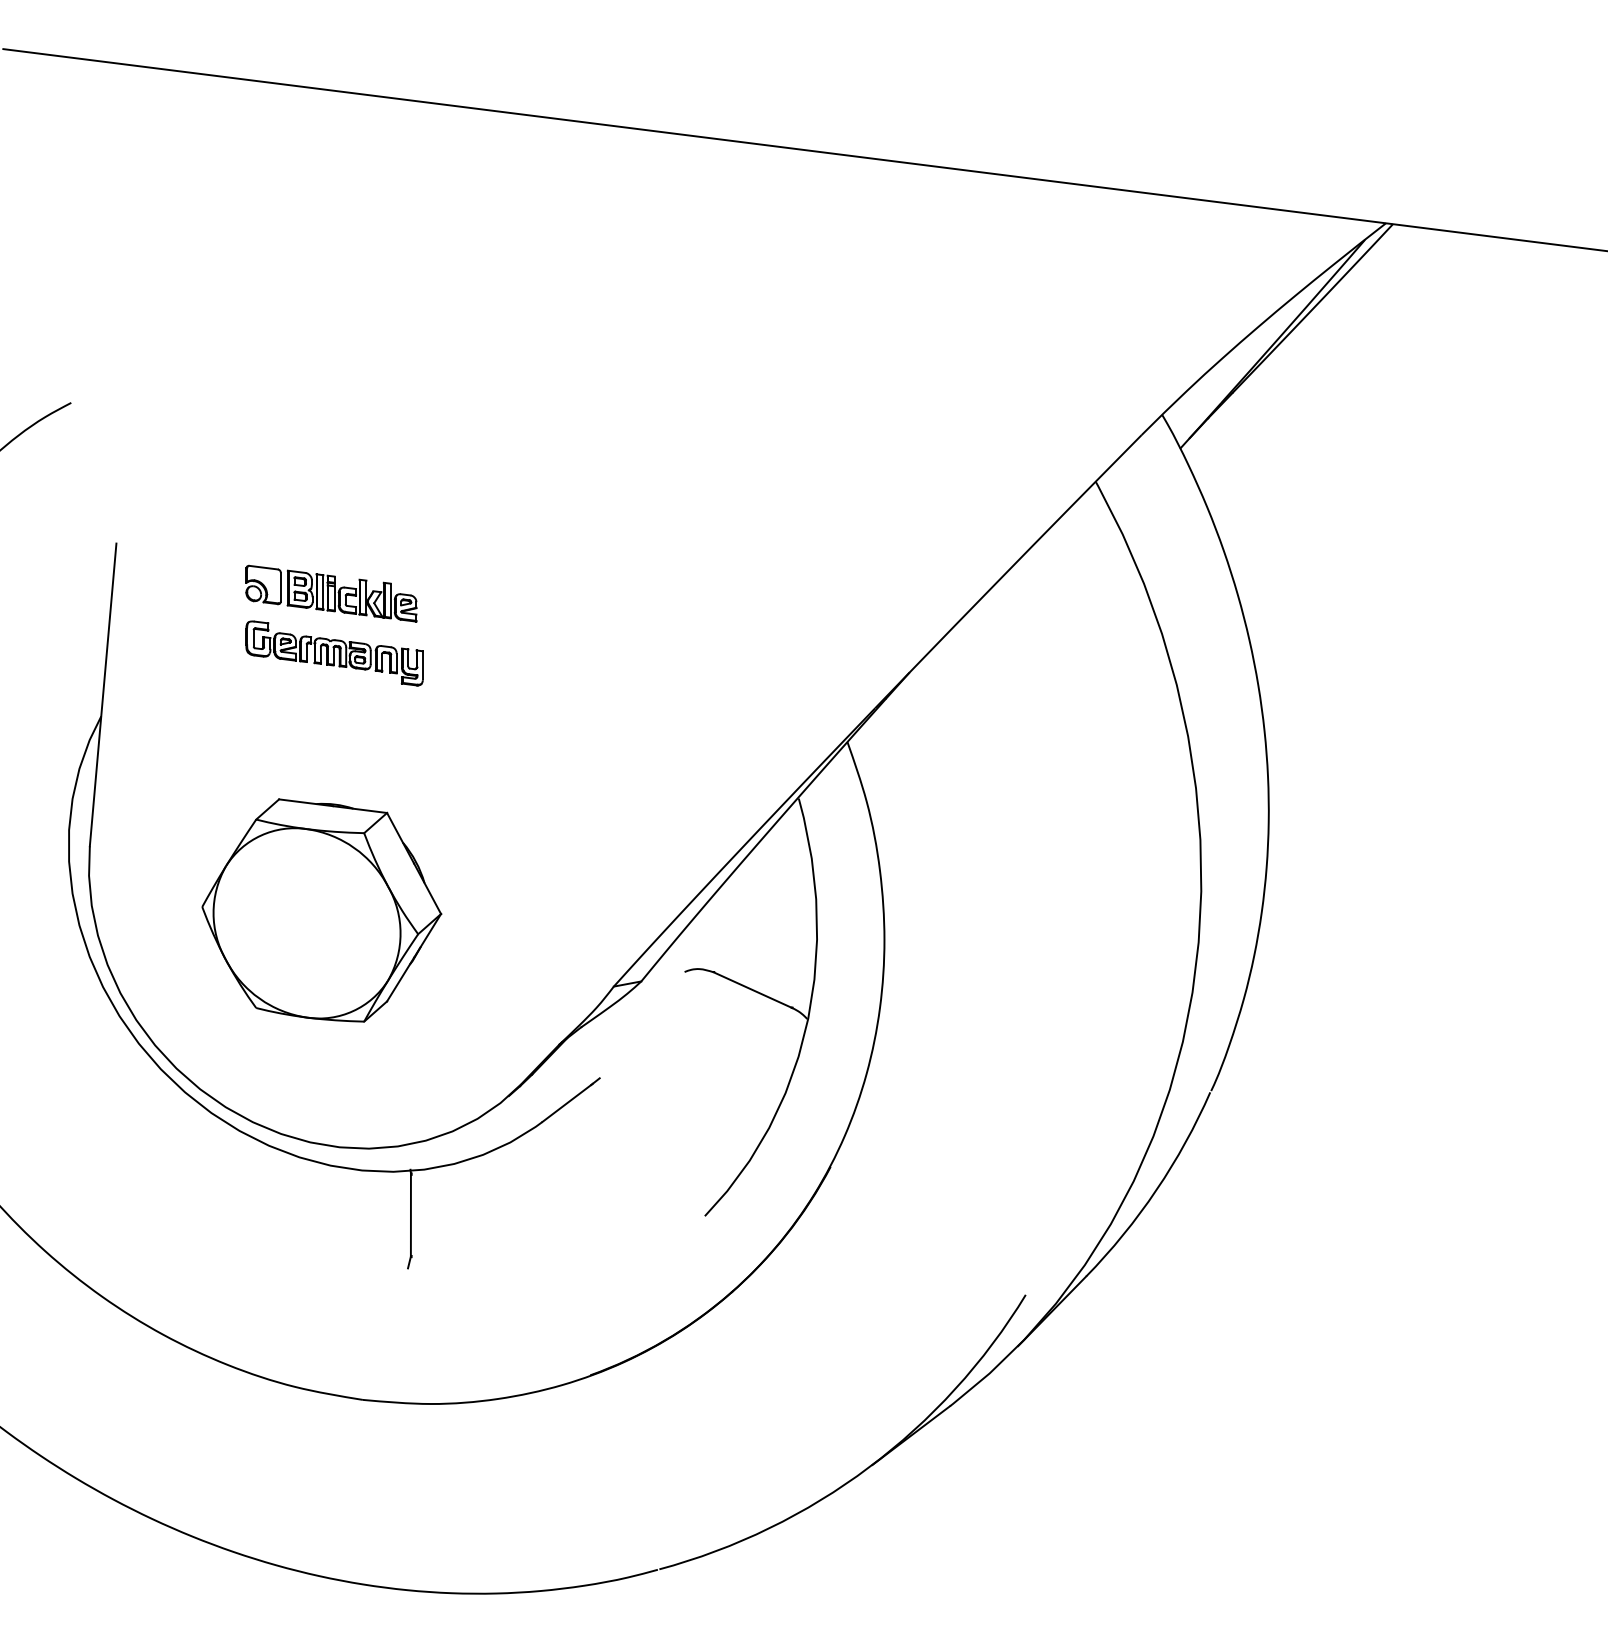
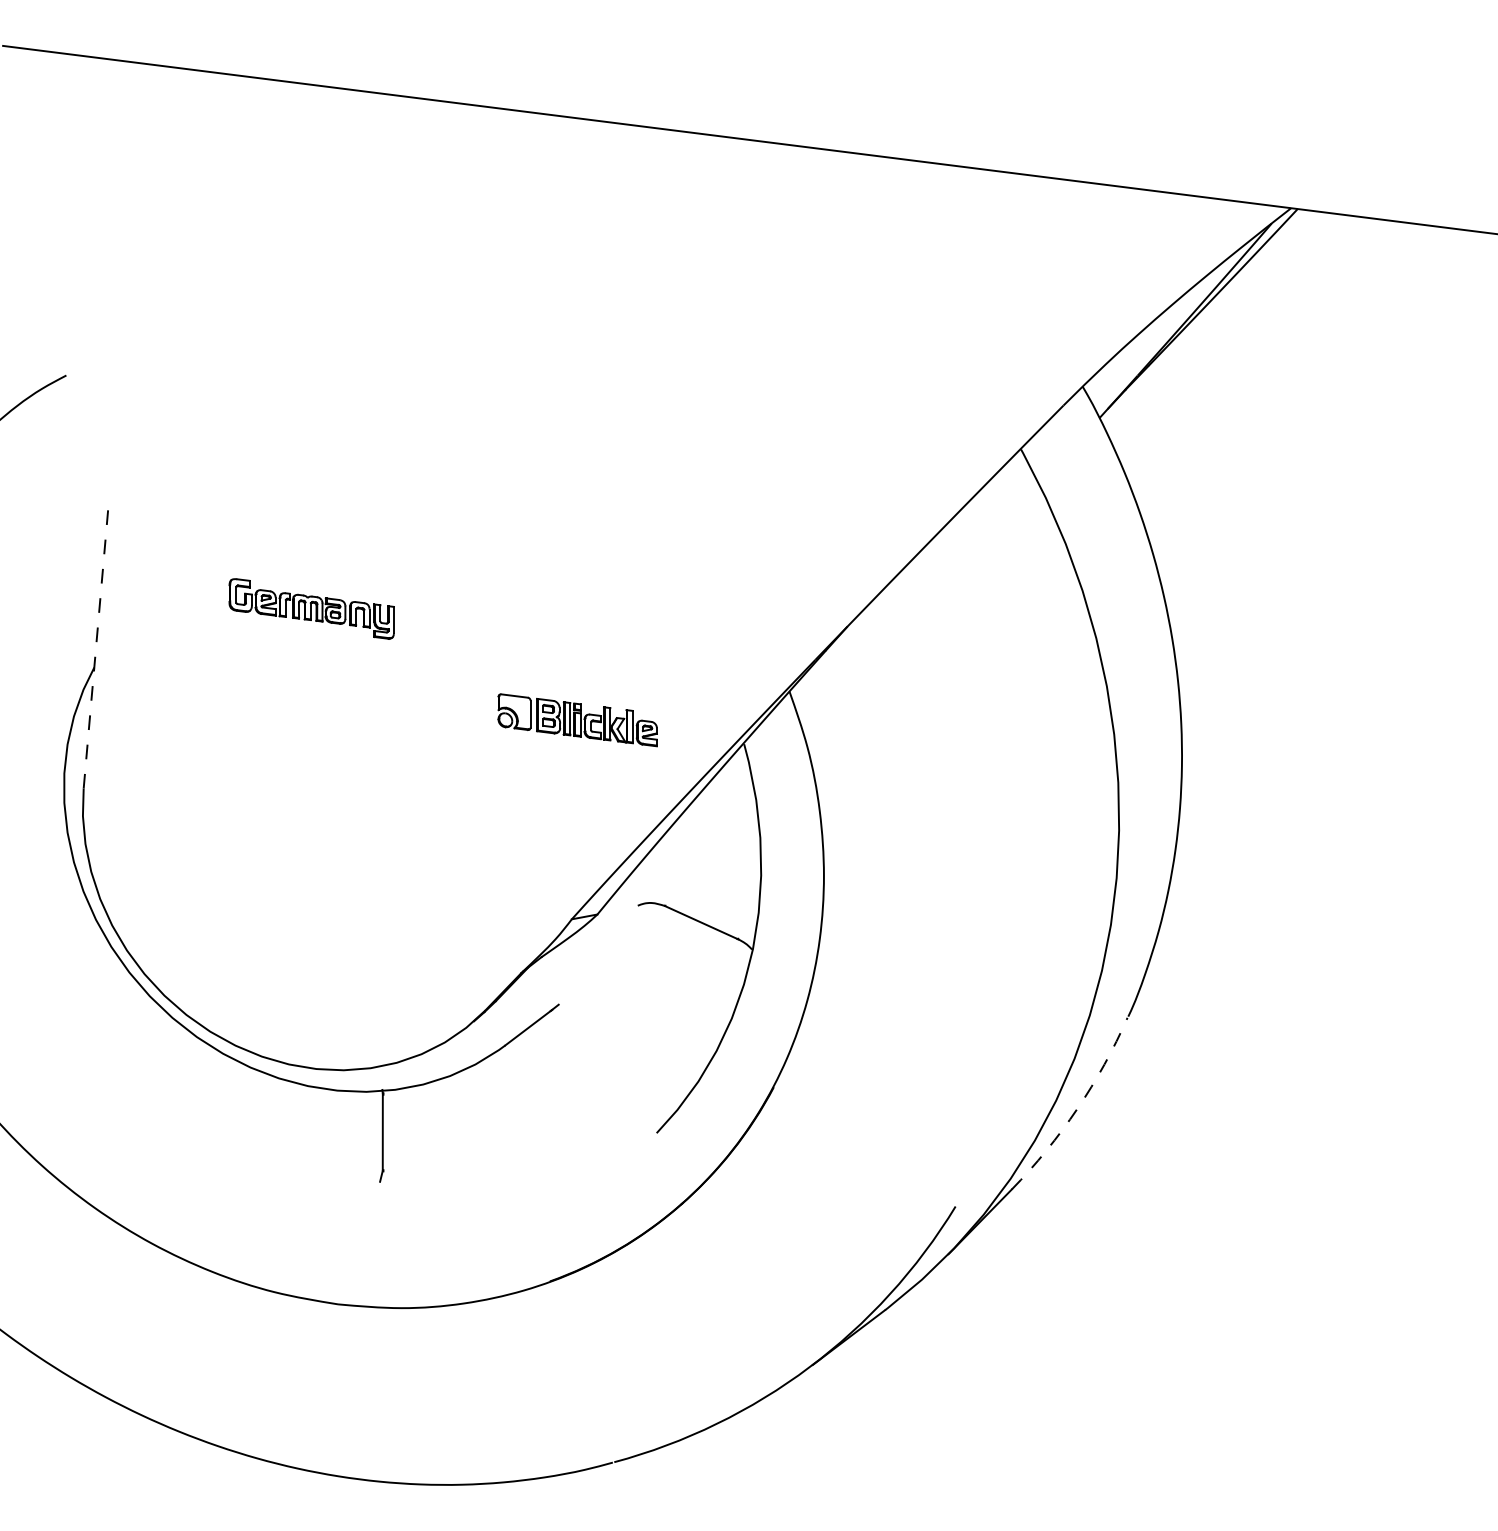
part: (331, 593) -> (577, 720), moved
line: (103, 694) -> (96, 647), solid -> dashed
part: (321, 909) -> (299, 847), removed
arc: (1156, 1189) -> (1077, 1108), solid -> dashed

